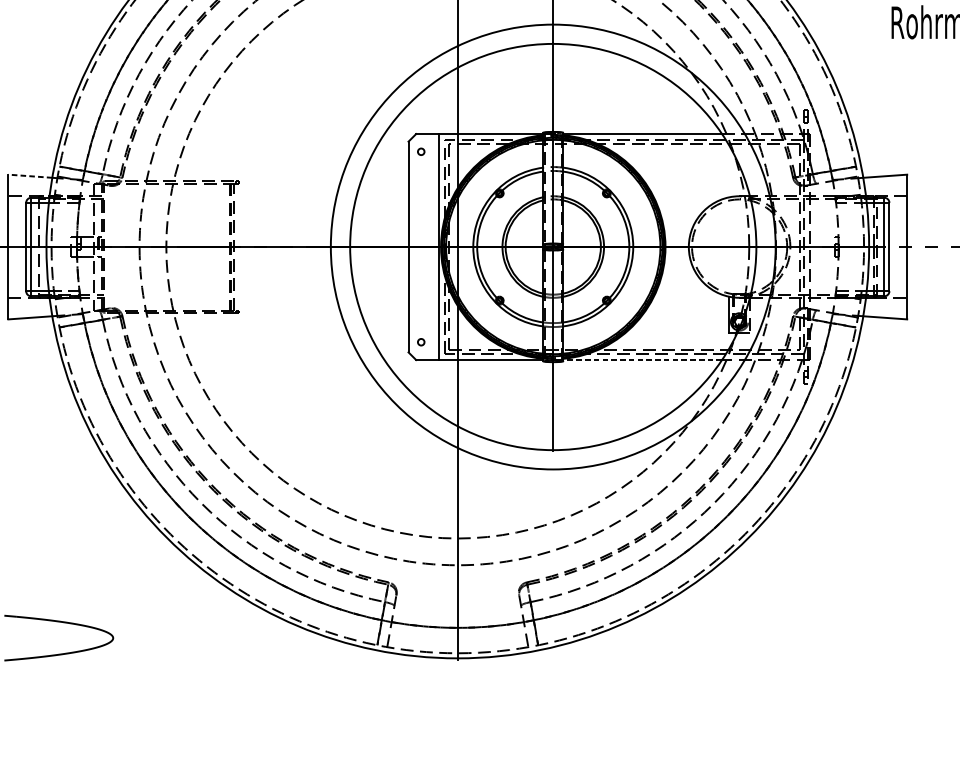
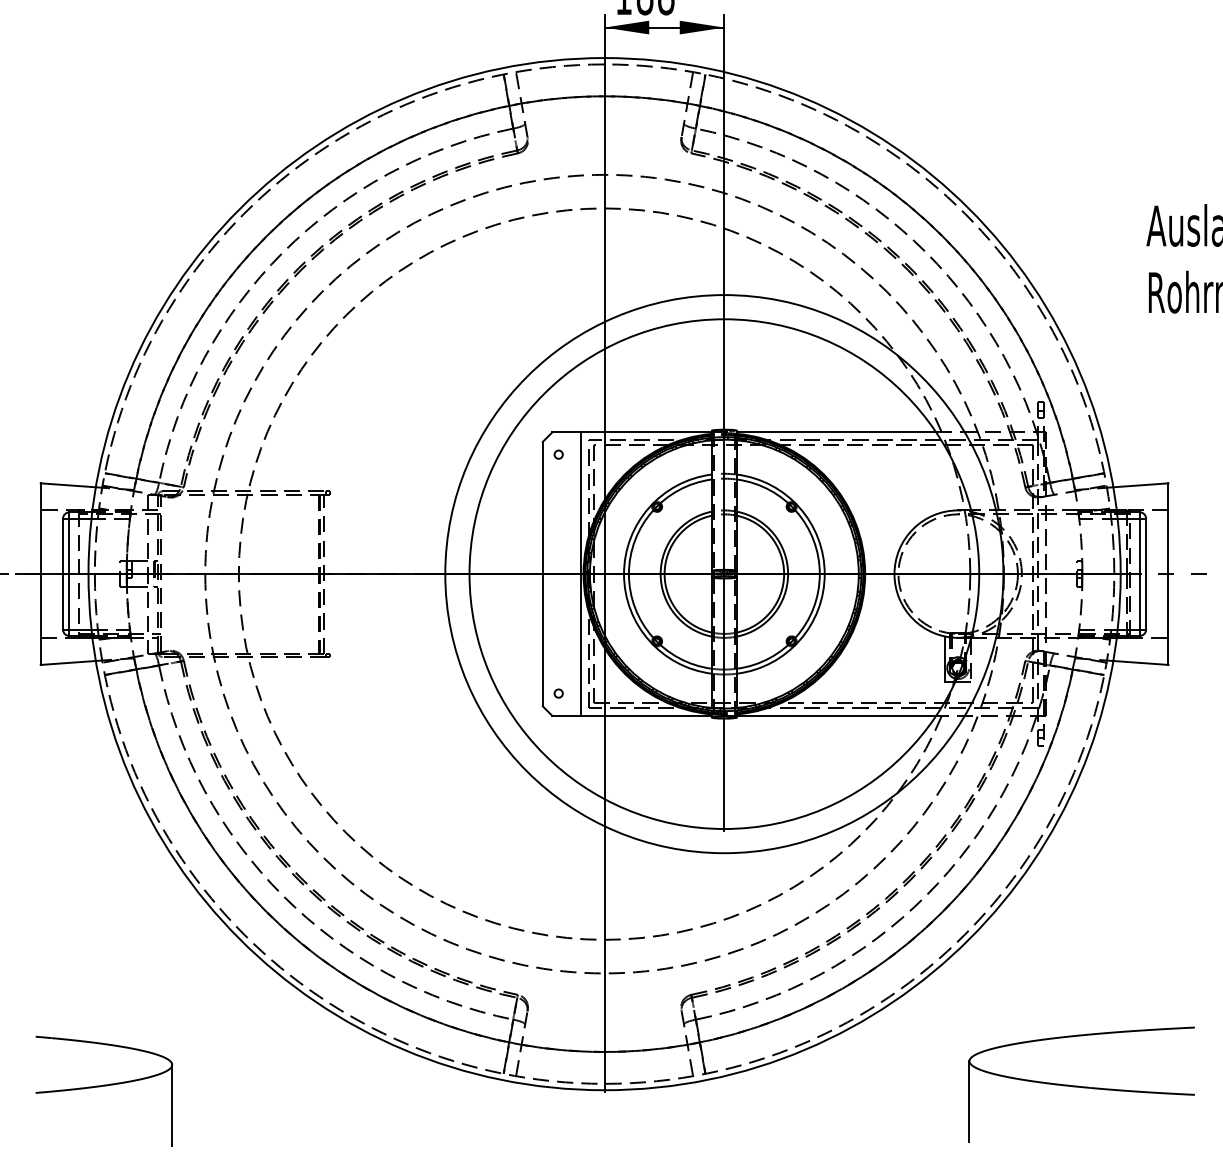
line: (30, 176) -> (68, 485), dashed -> solid
line: (642, 359) -> (836, 715), dashed -> solid
part: (837, 653) -> (1081, 1084), added
line: (113, 670) -> (172, 1105), added

